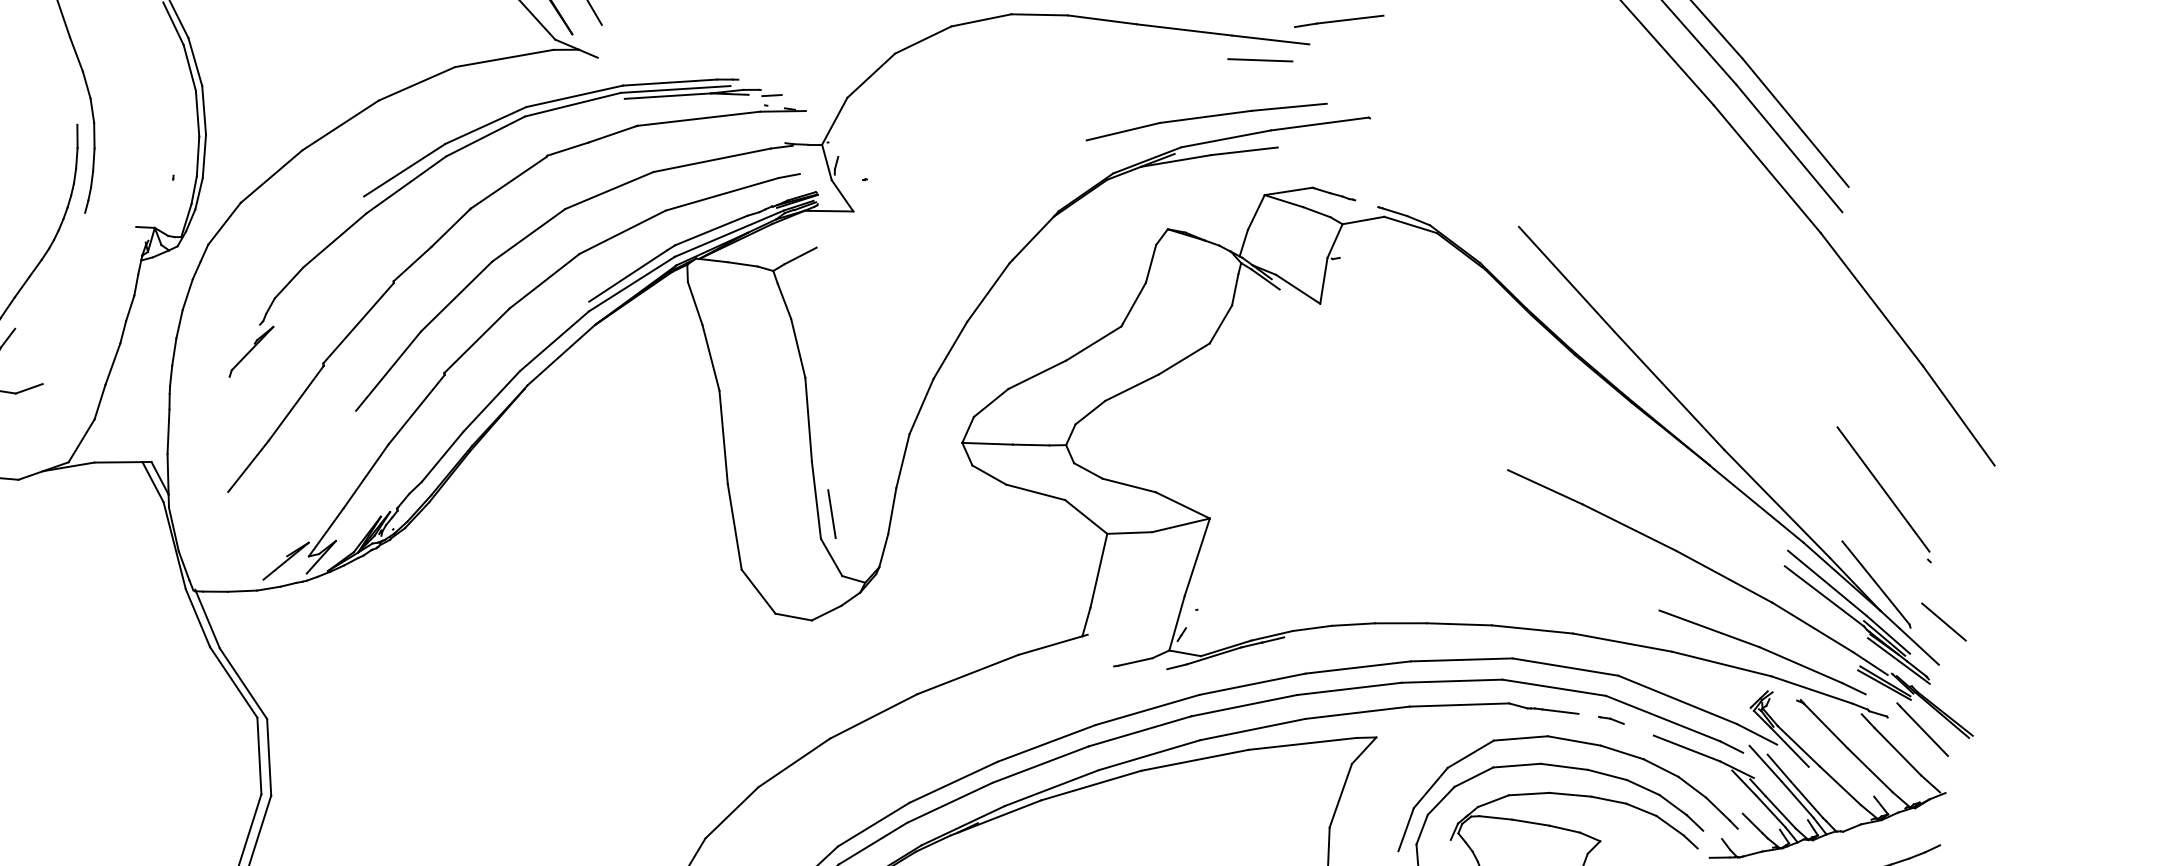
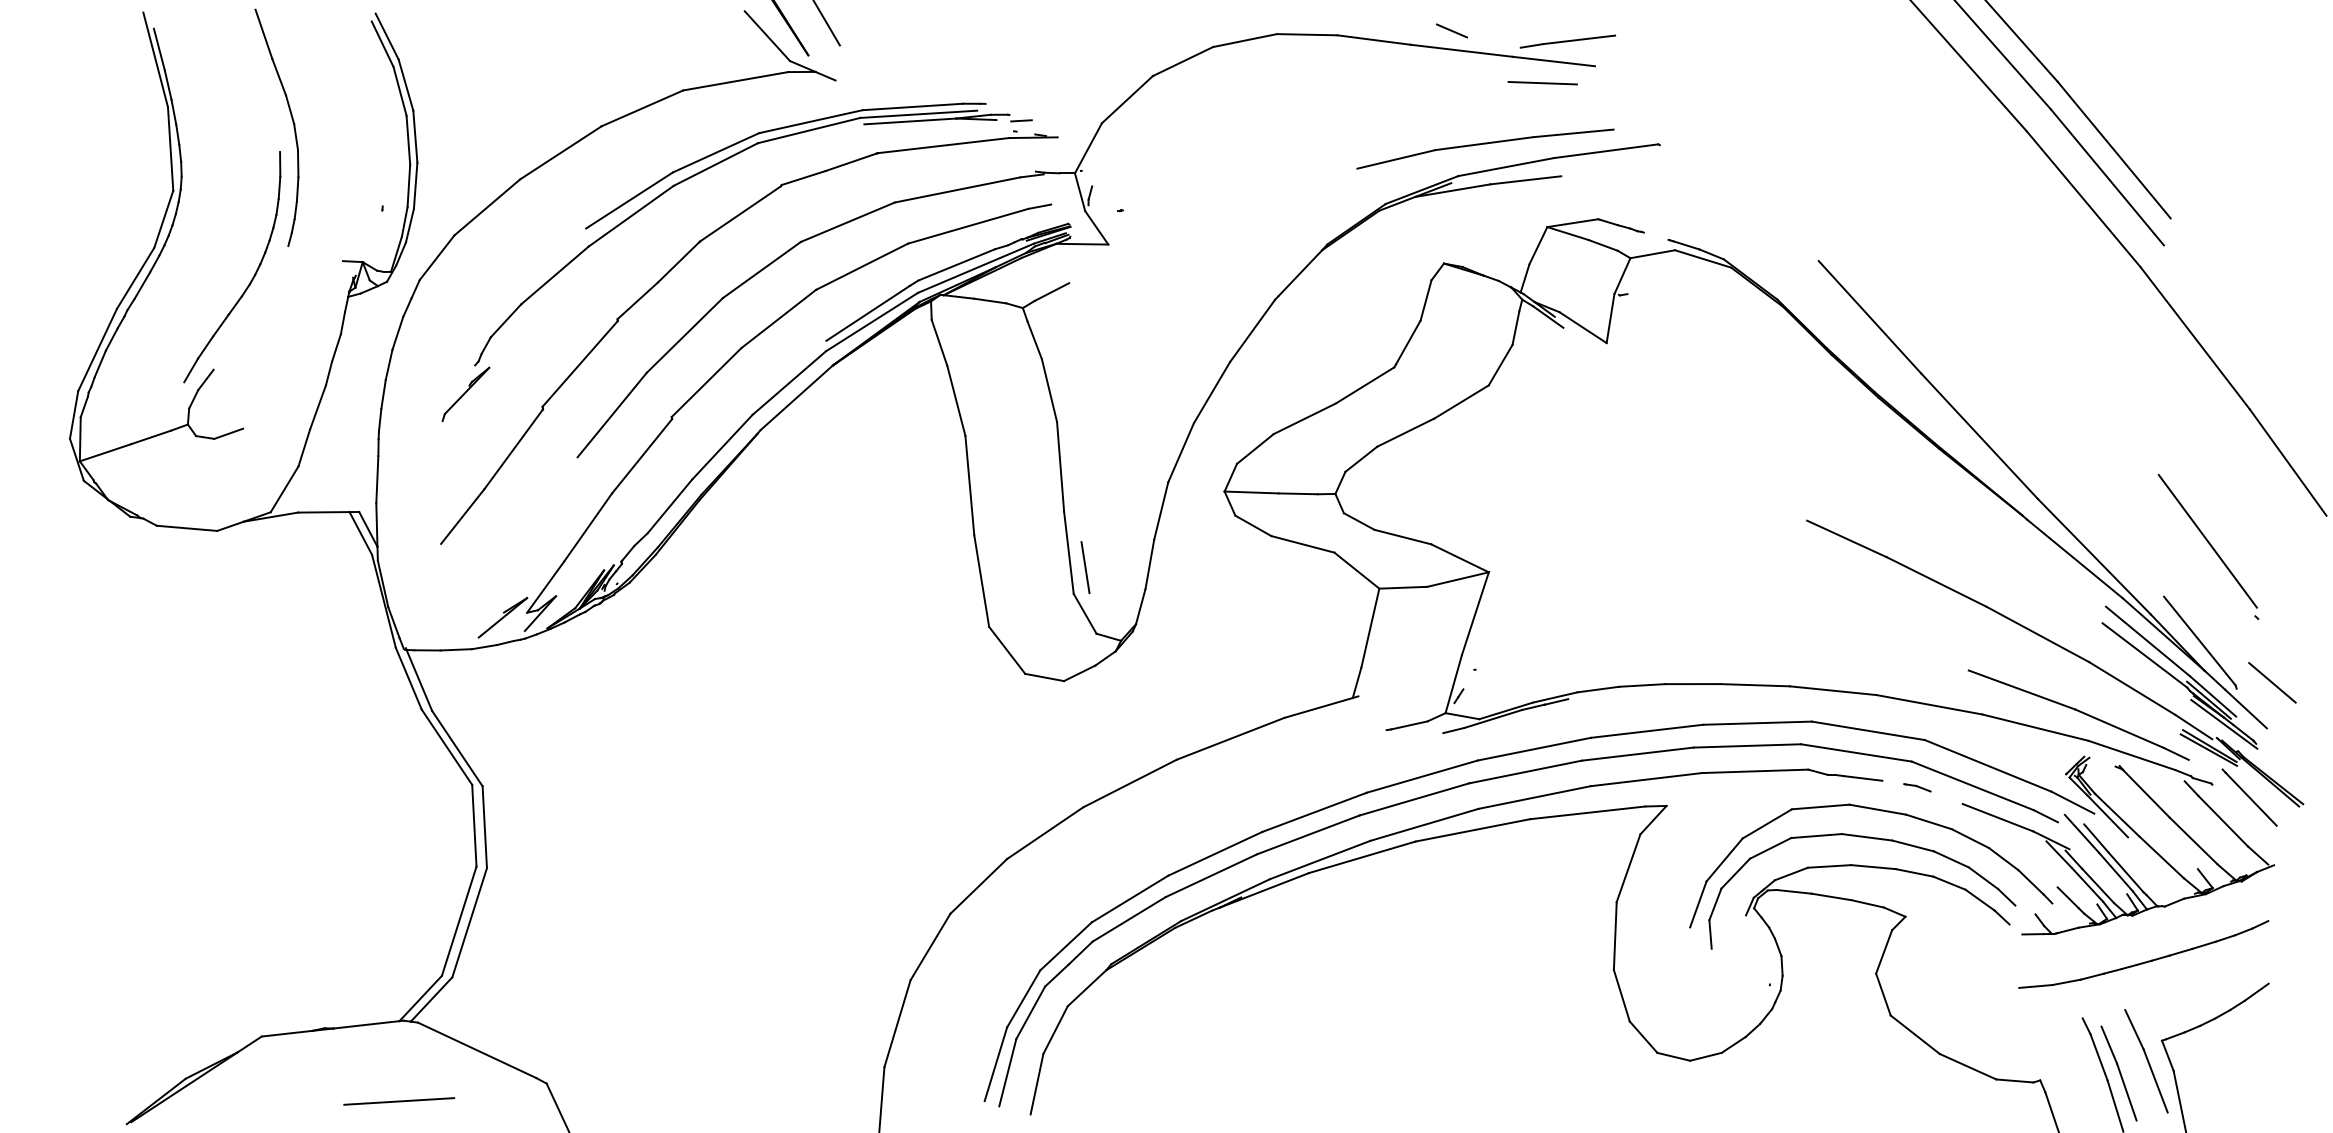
line: (1174, 10) -> (1451, 30), added
line: (1338, 21) -> (1567, 41), moved

